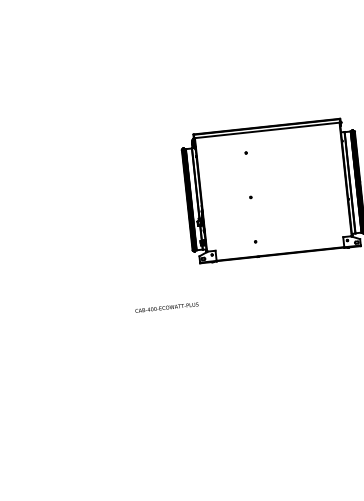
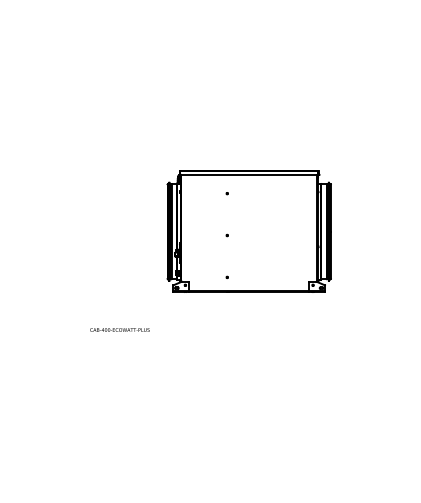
text: (166, 307) -> (119, 329), moved

